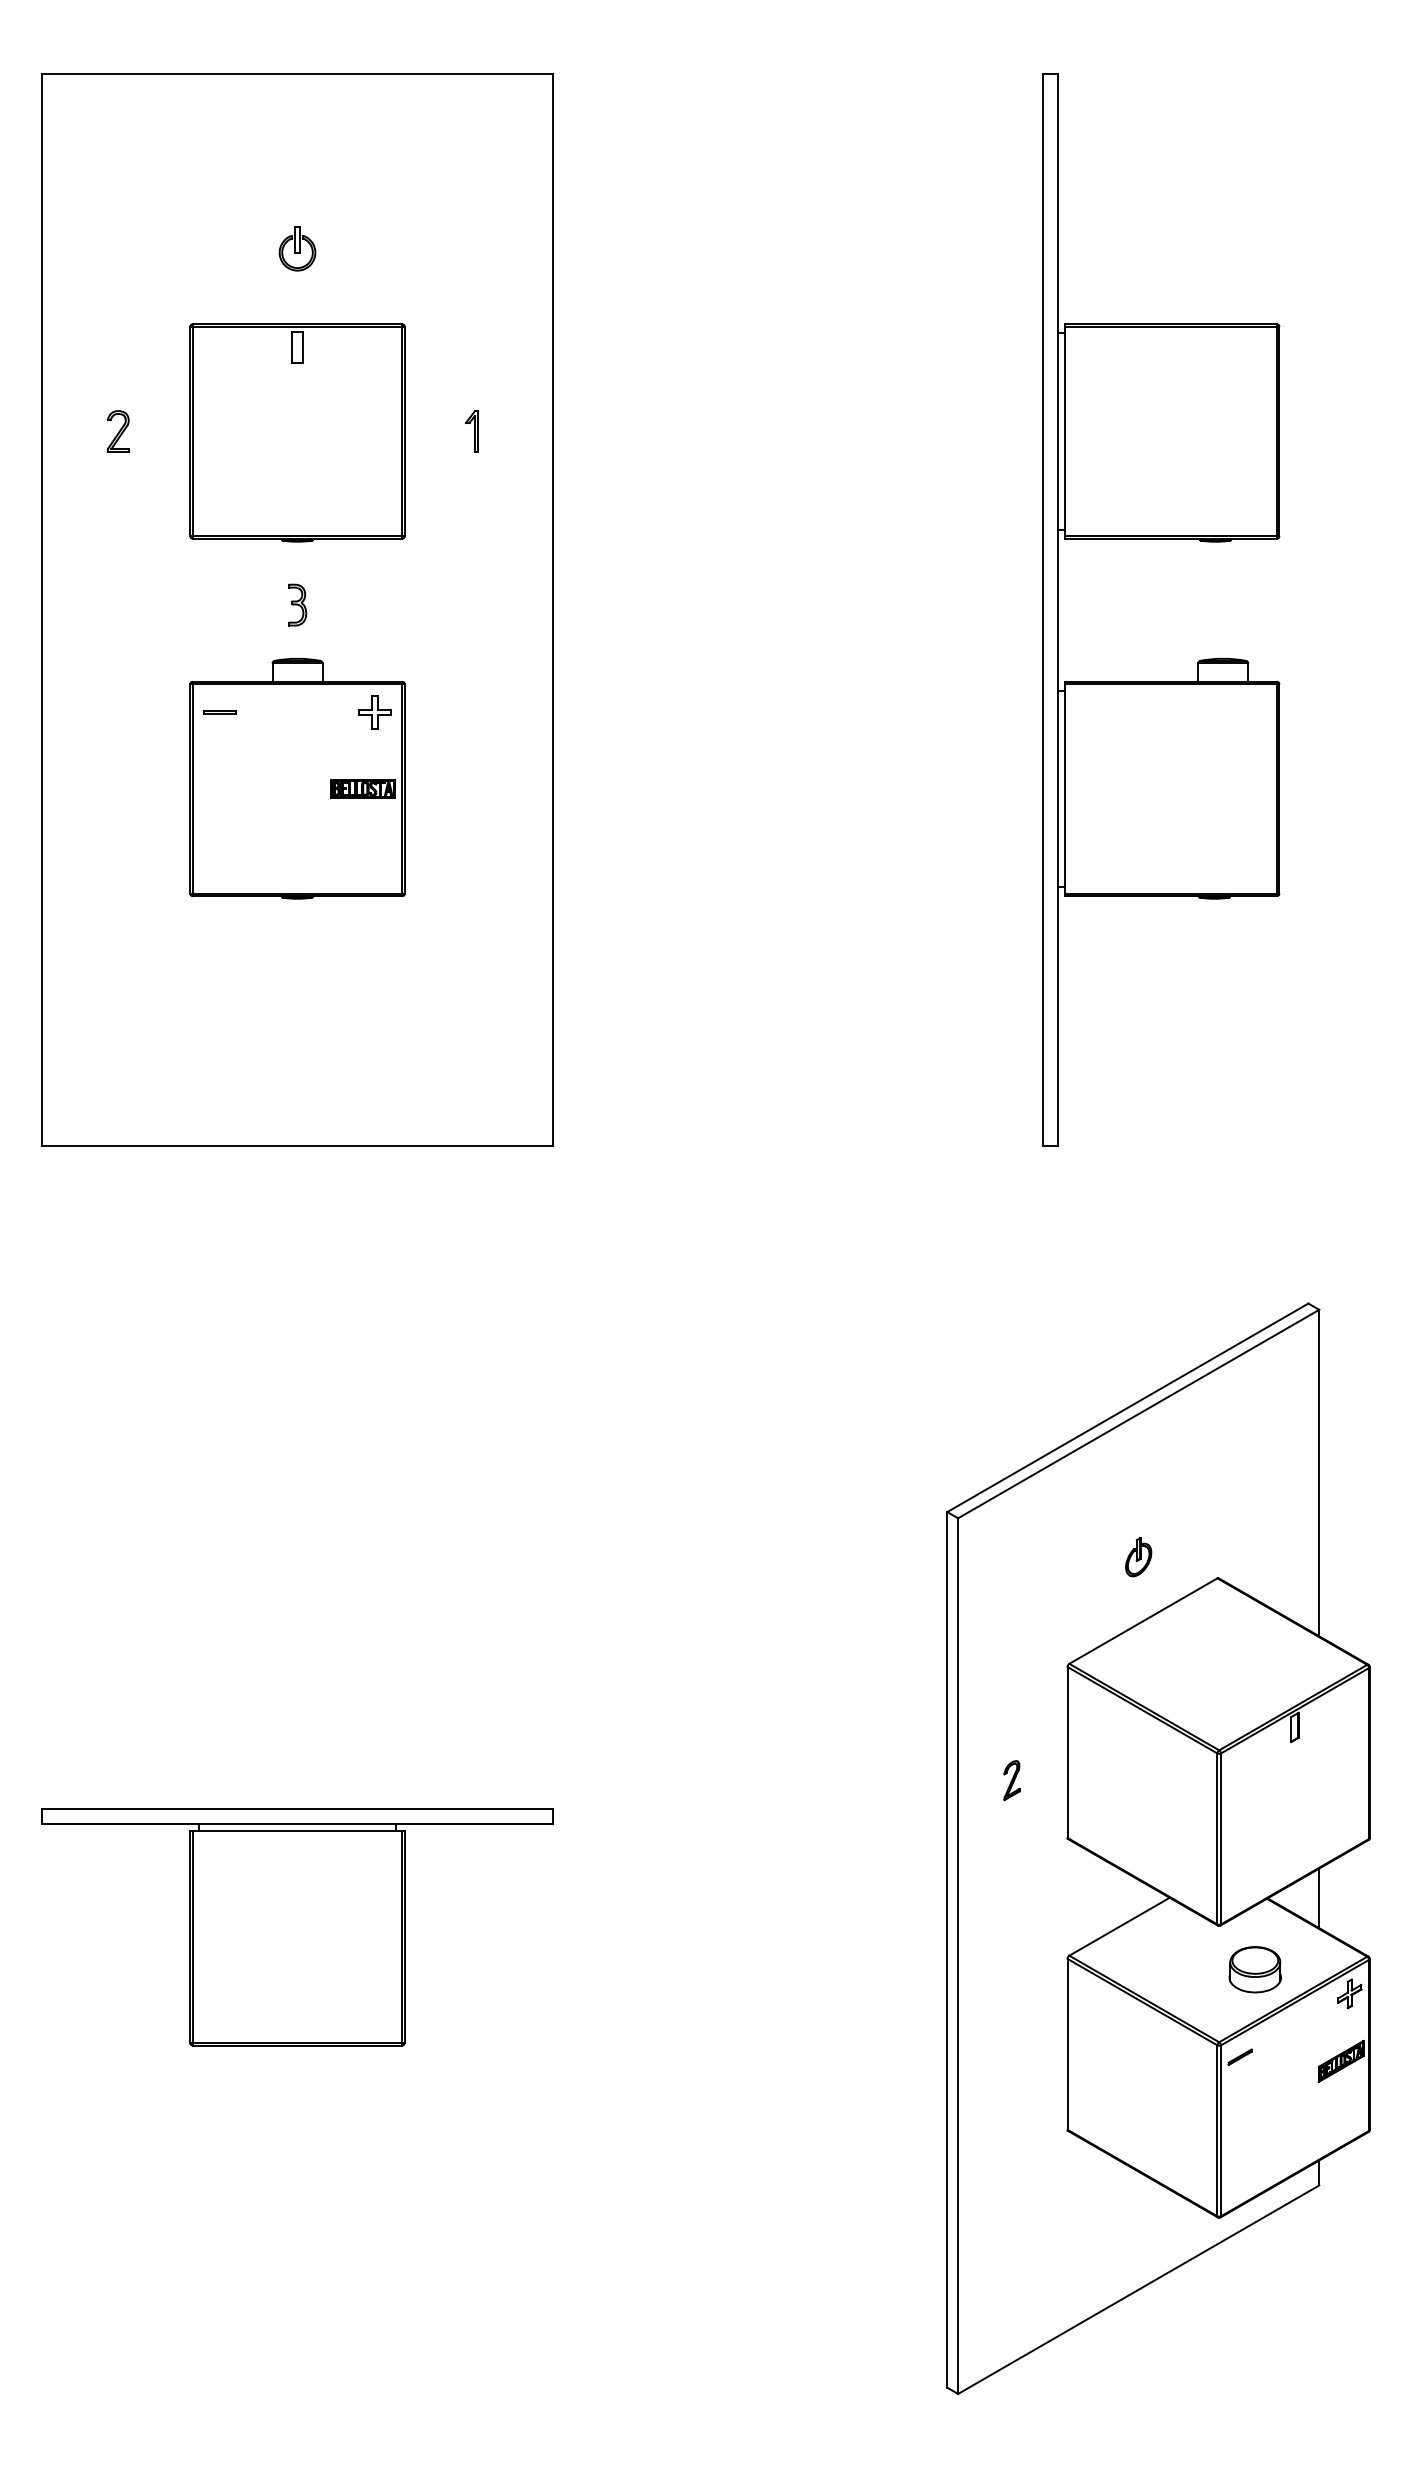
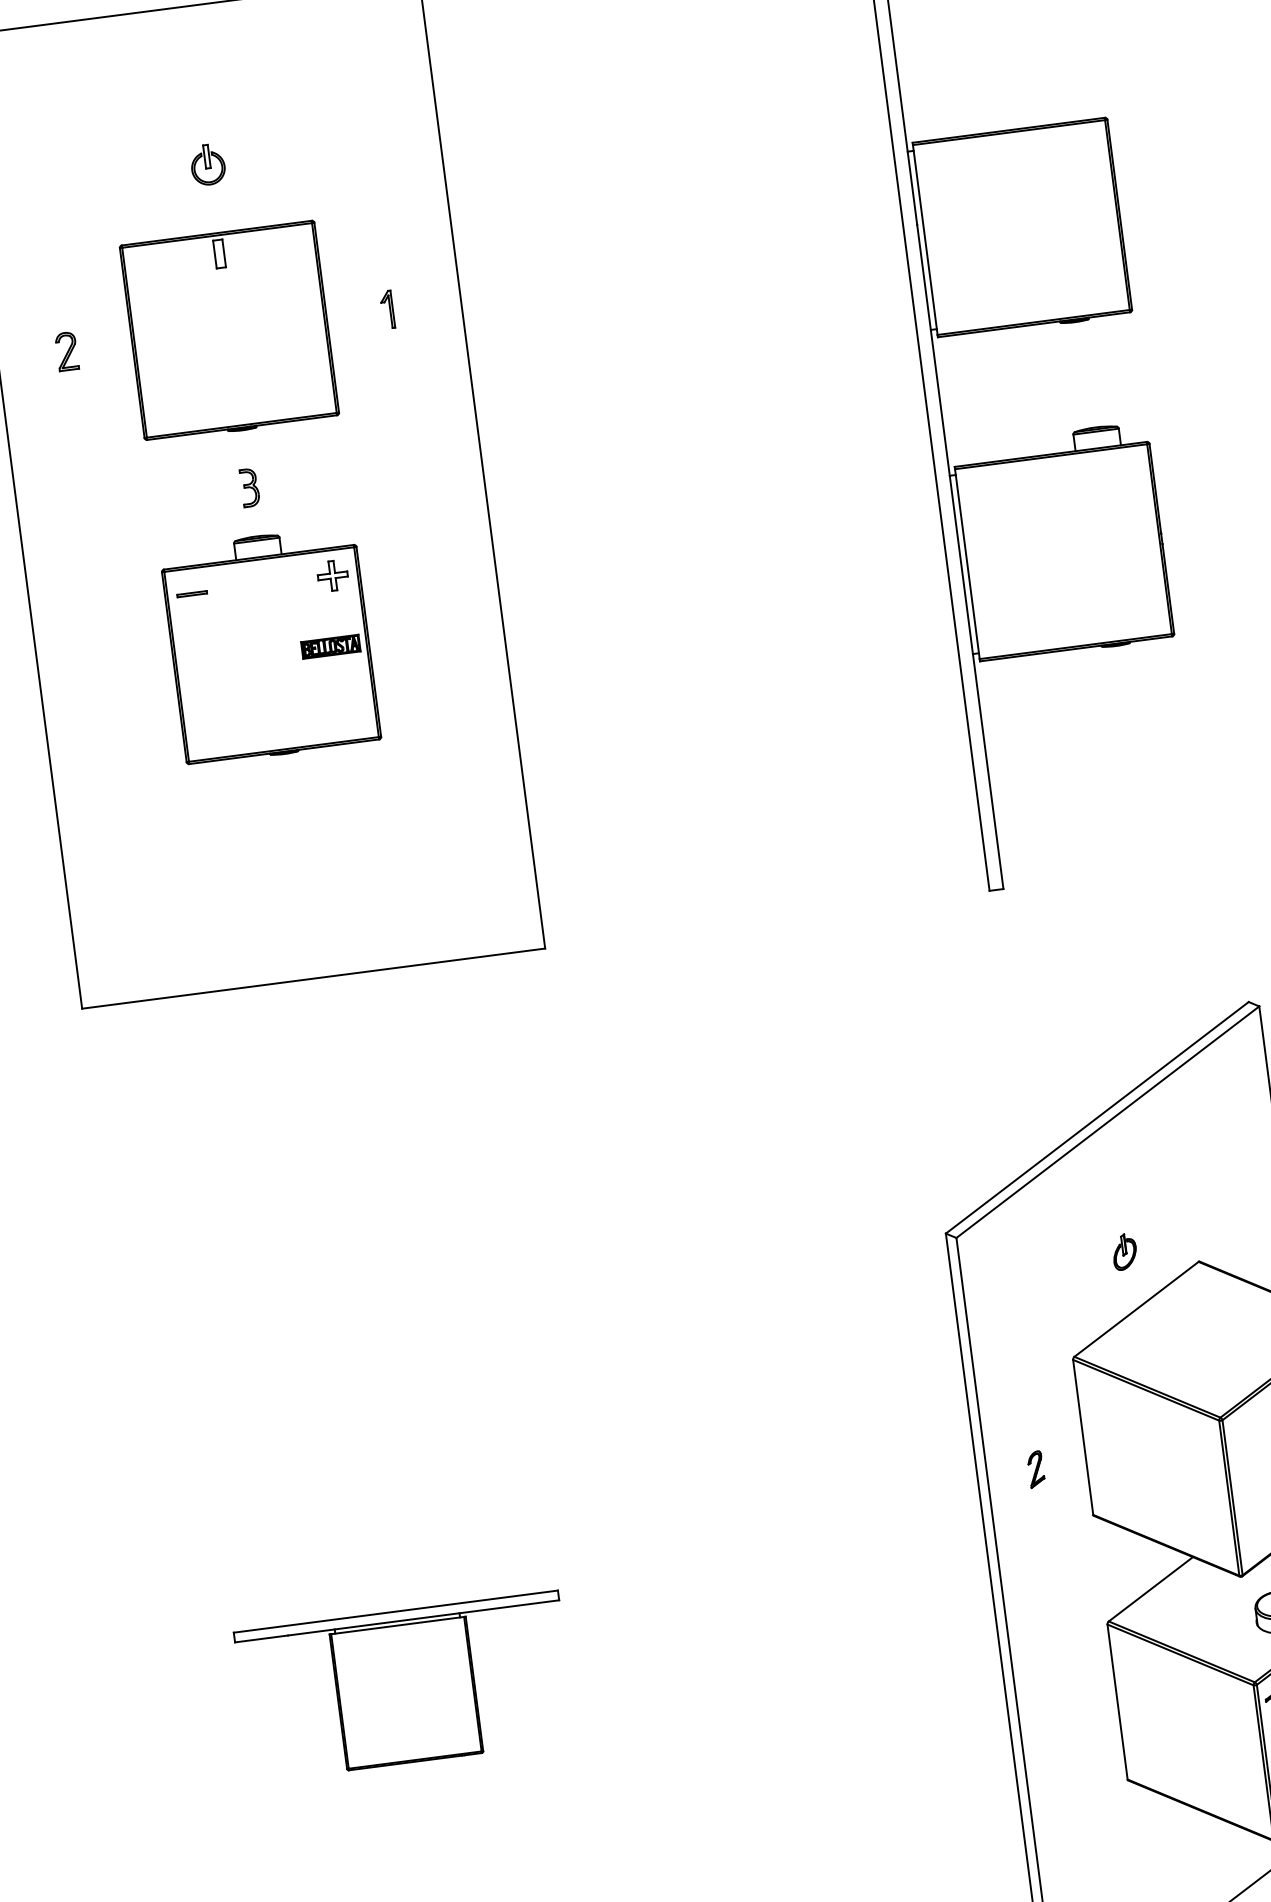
part: (297, 1927) -> (405, 1686), size x0.7

